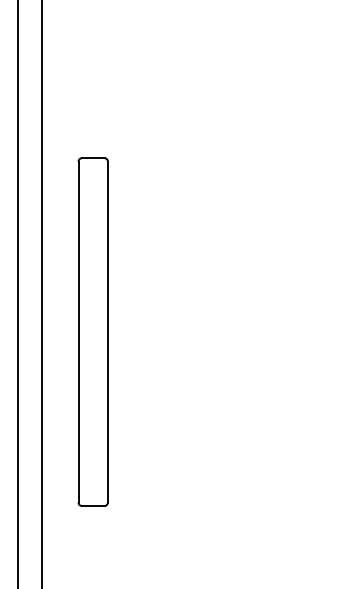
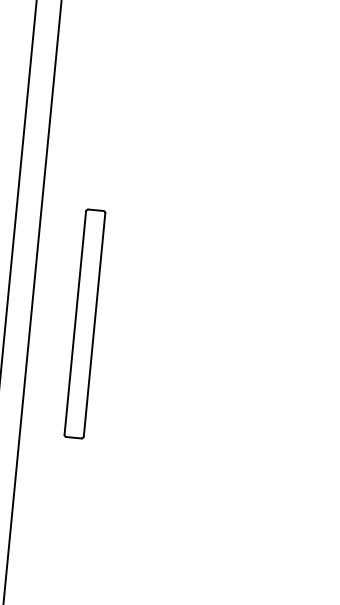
part: (93, 331) -> (85, 323), size x0.62

